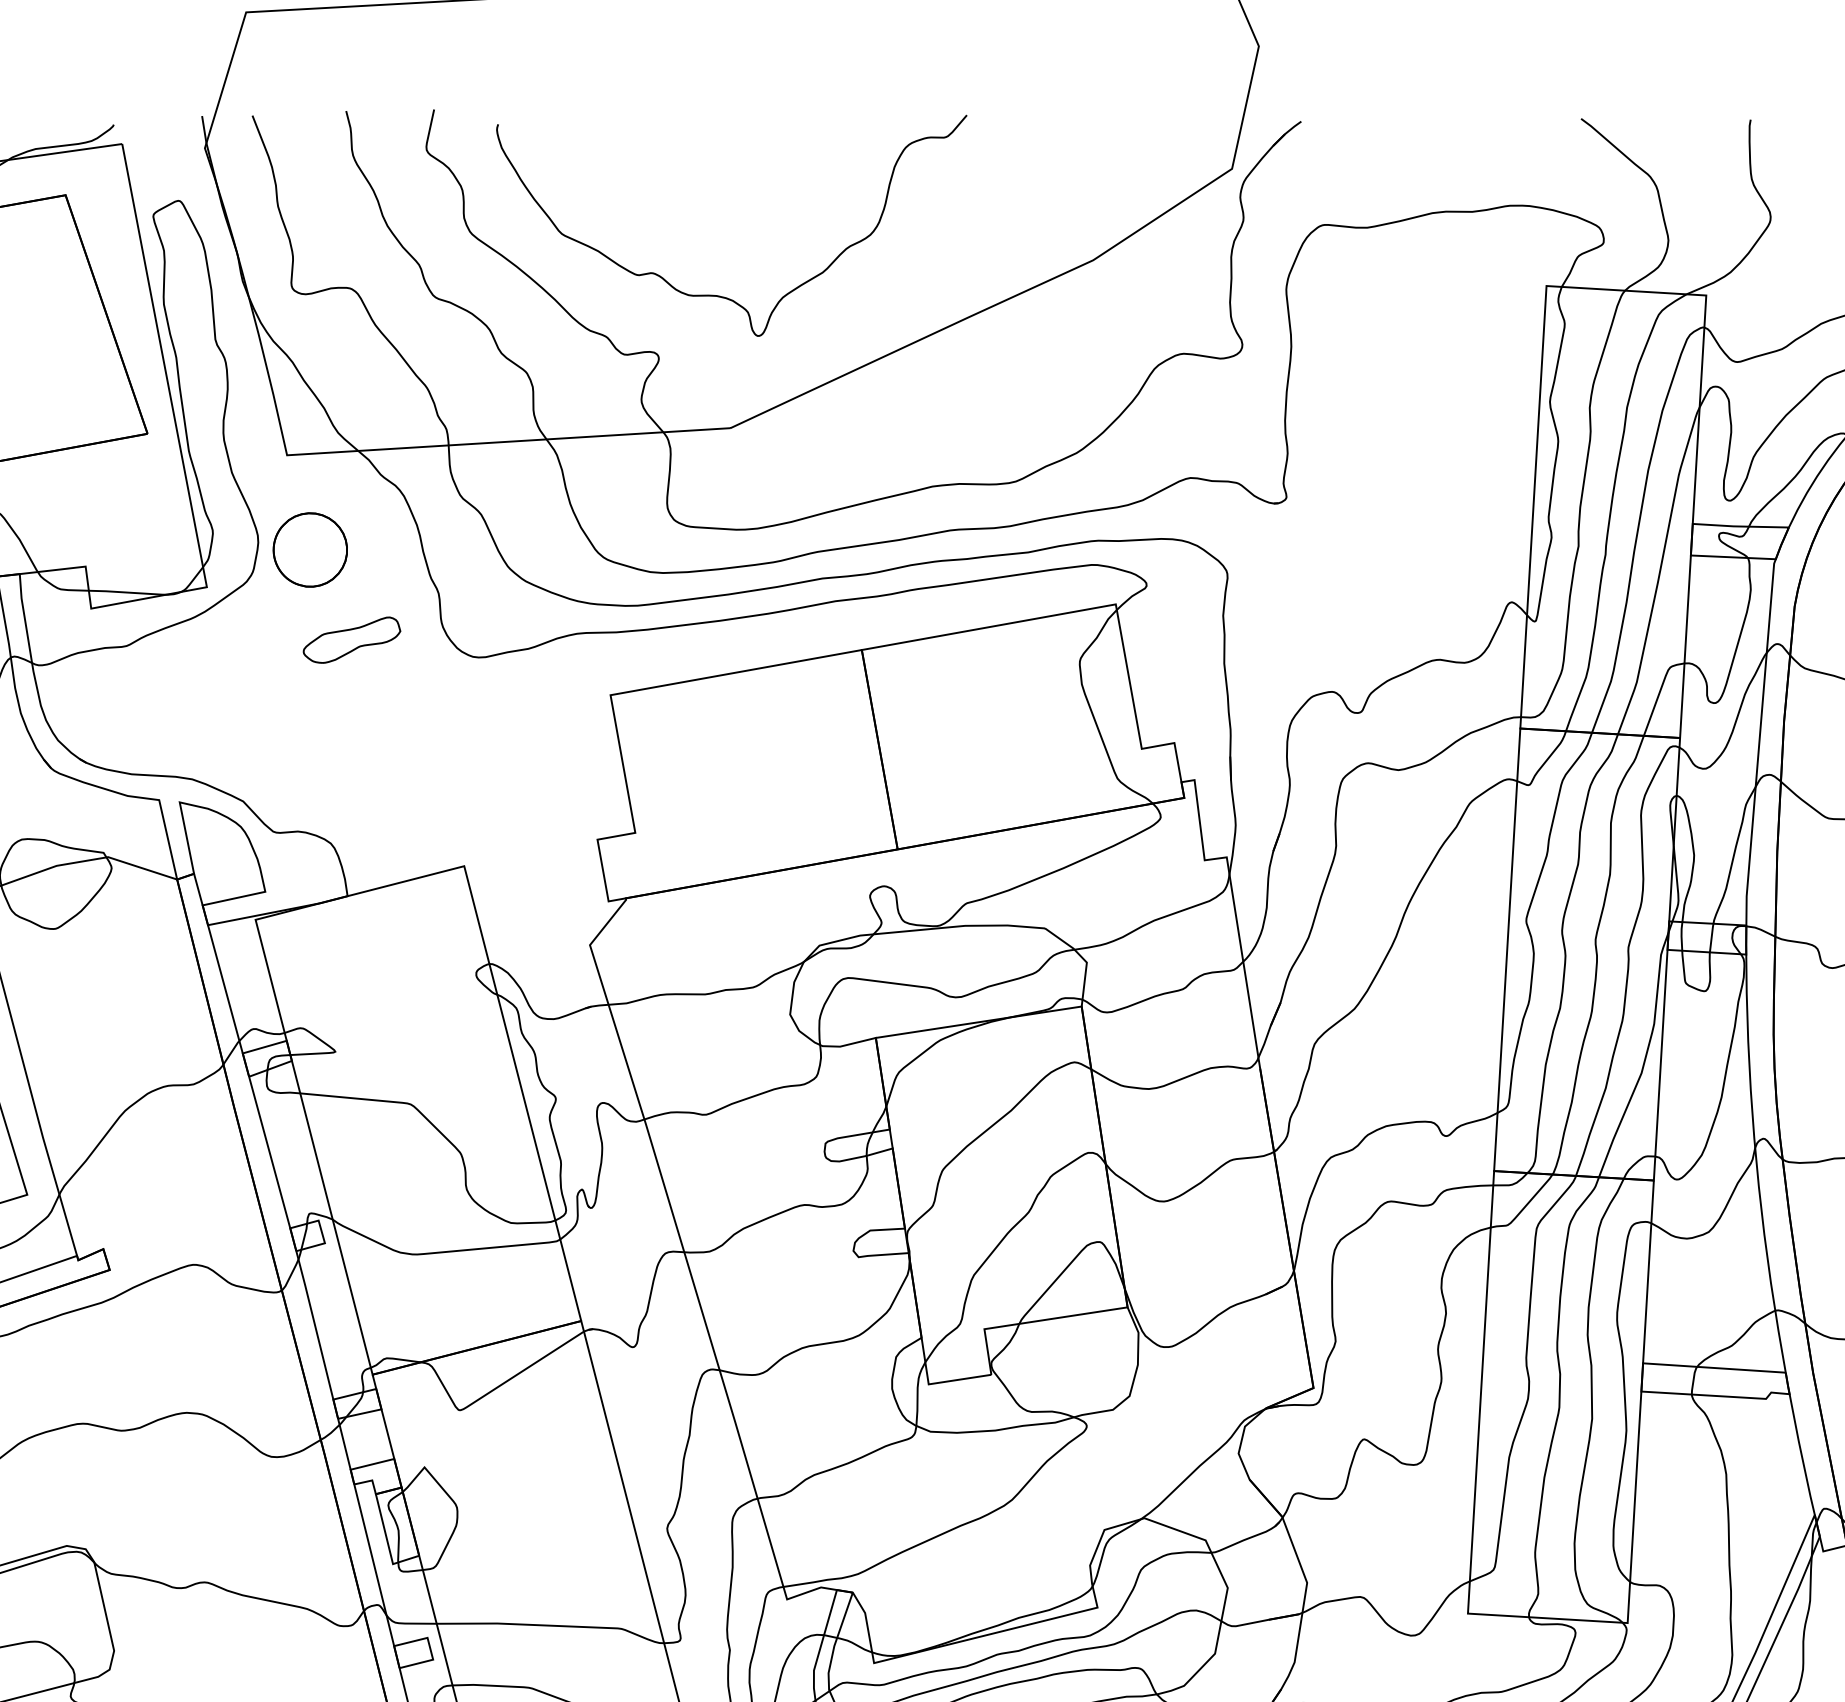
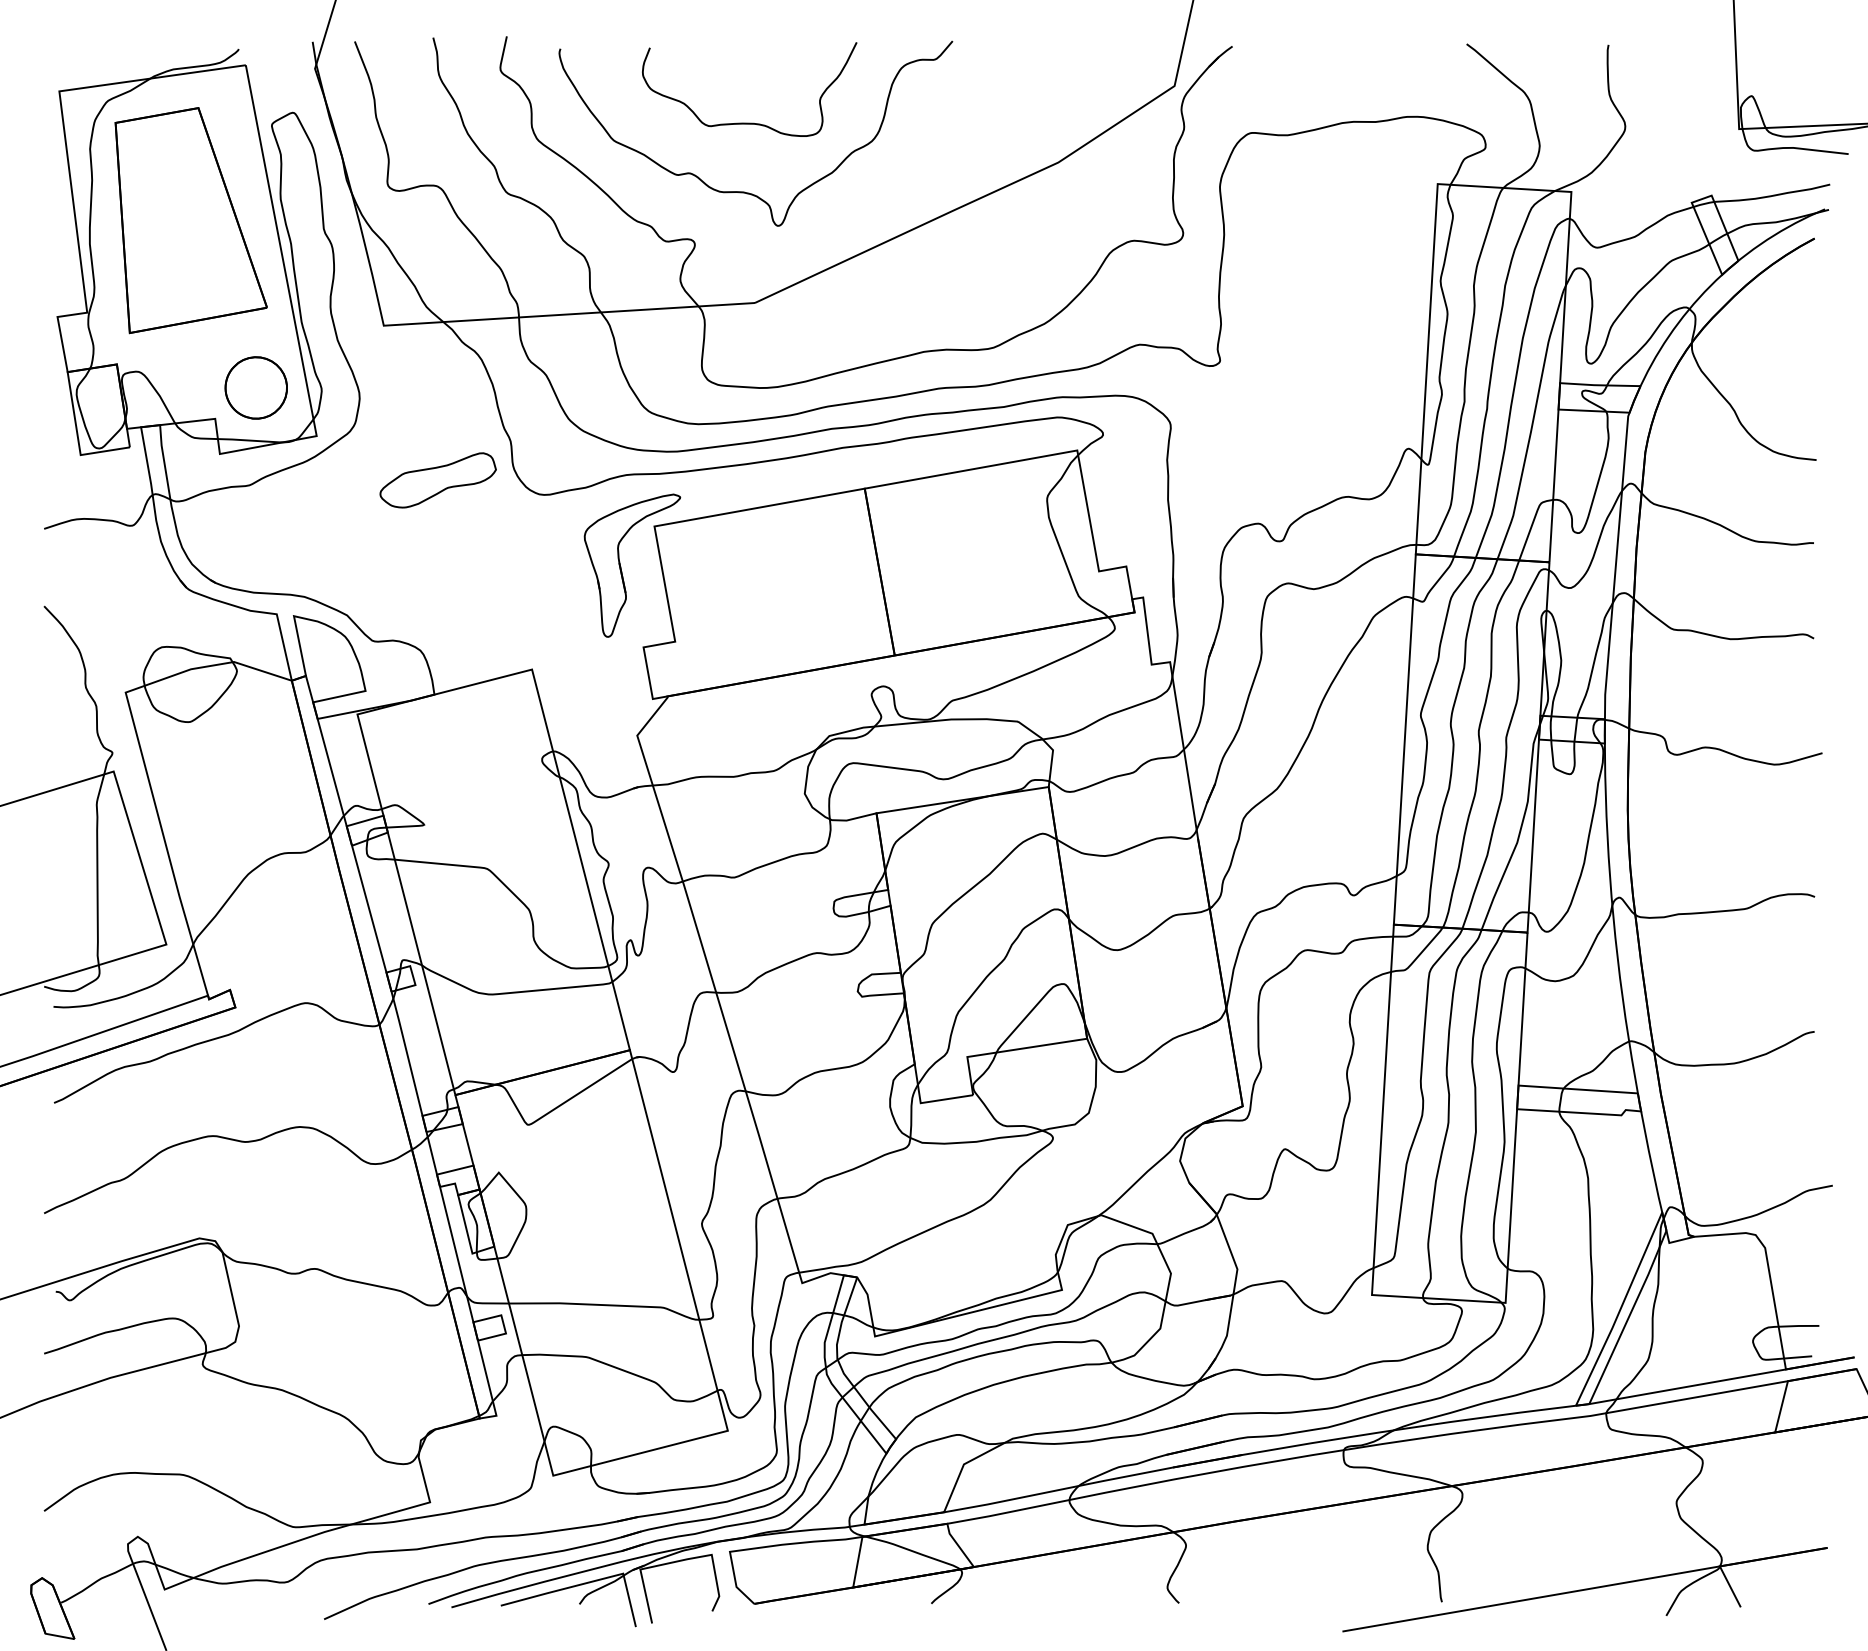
curve: (724, 212) -> (749, 122), added
part: (309, 549) -> (255, 387), moved
part: (351, 640) -> (437, 480), size x1.43
part: (571, 743) -> (621, 566), added

